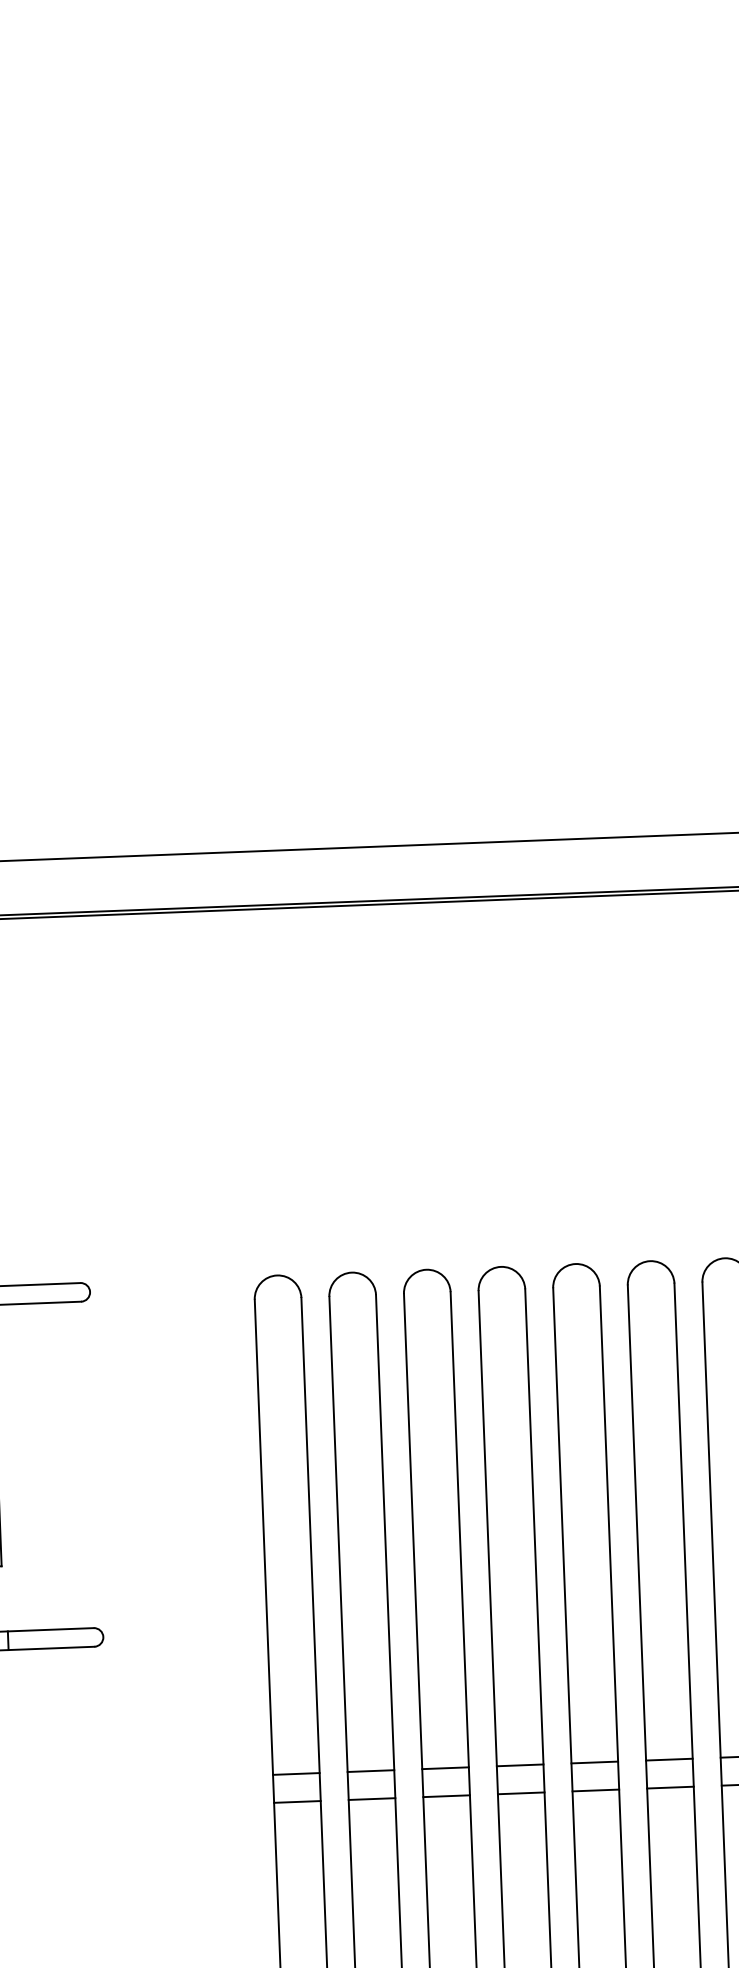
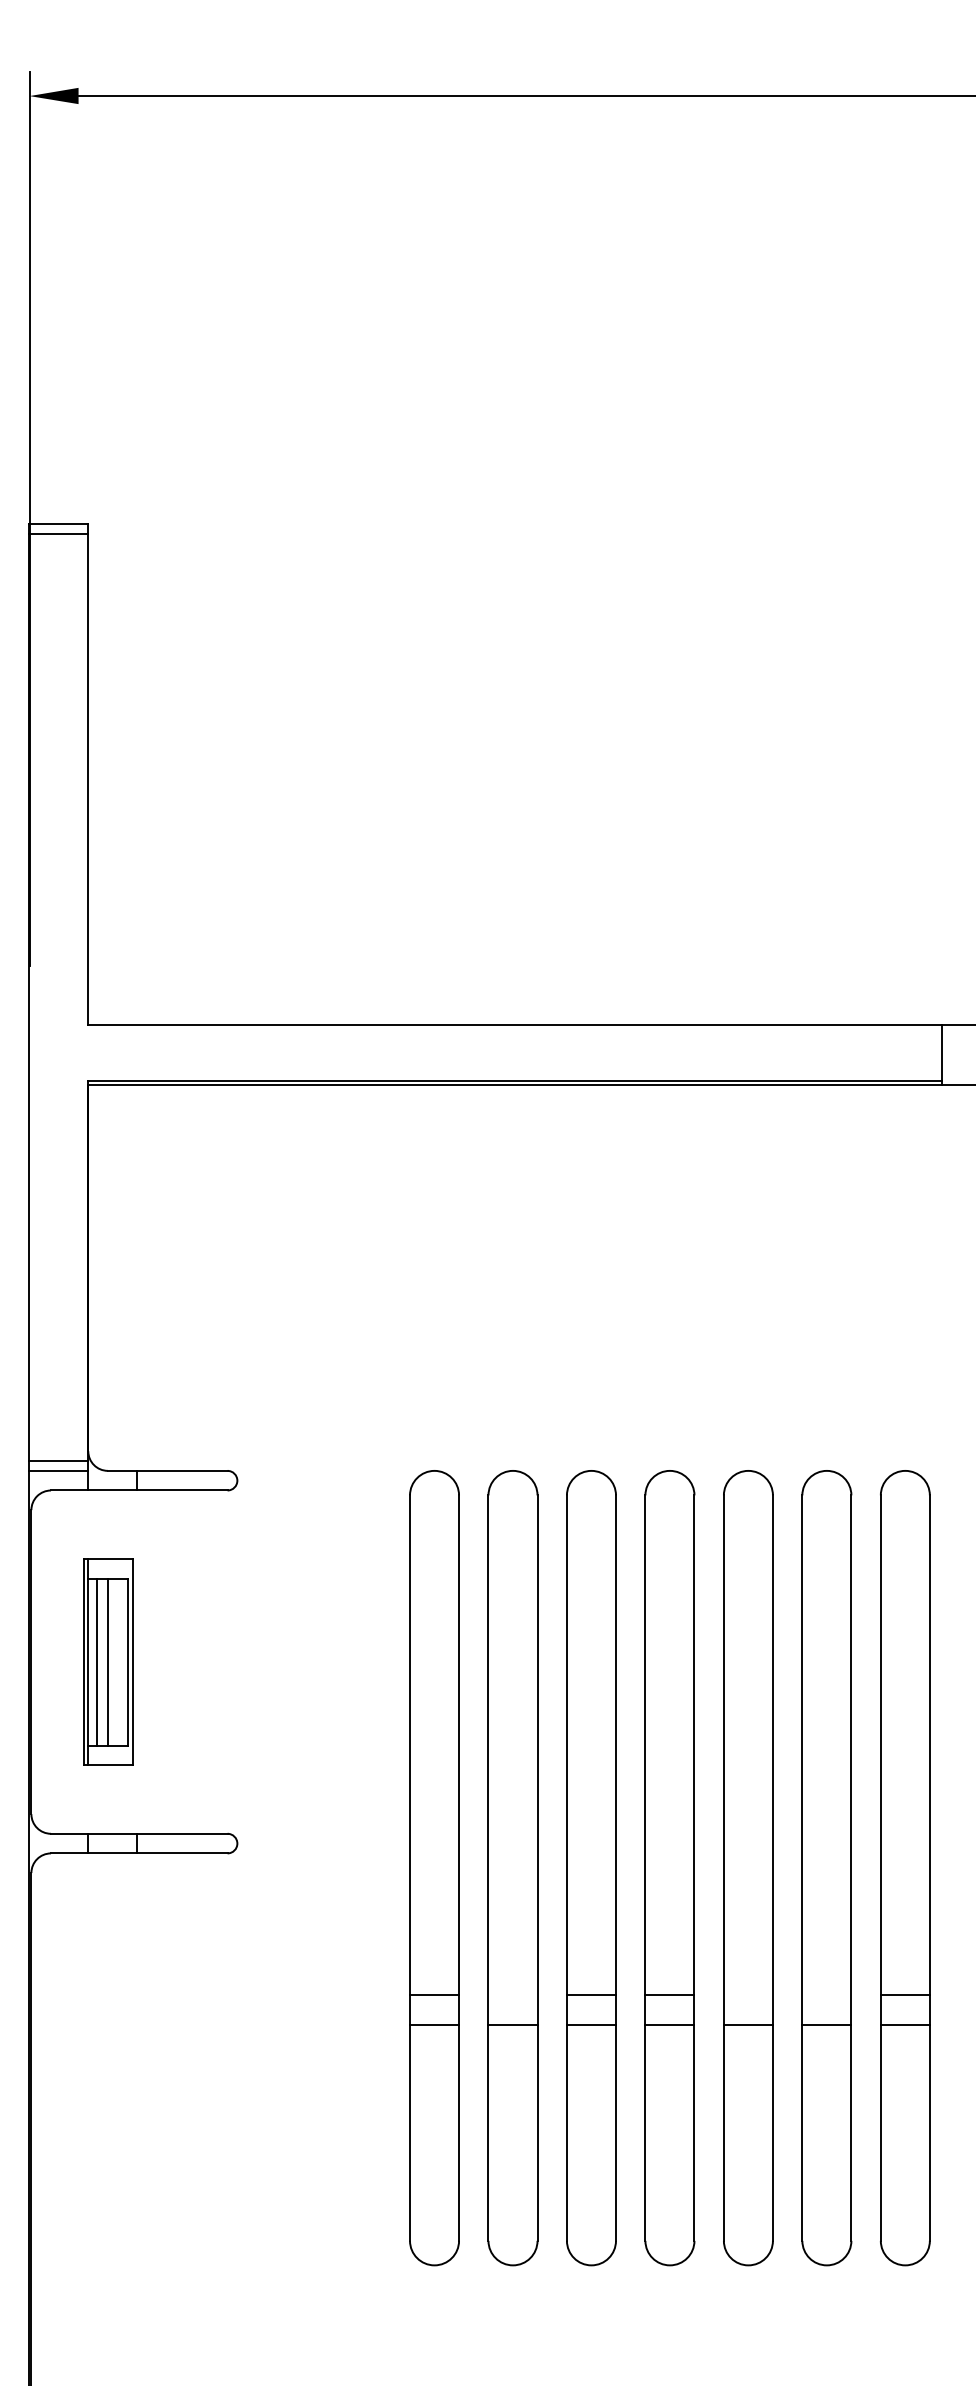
line: (669, 1759) -> (826, 1995), removed
line: (593, 1762) -> (747, 1995), removed
line: (370, 1771) -> (512, 1995), removed

